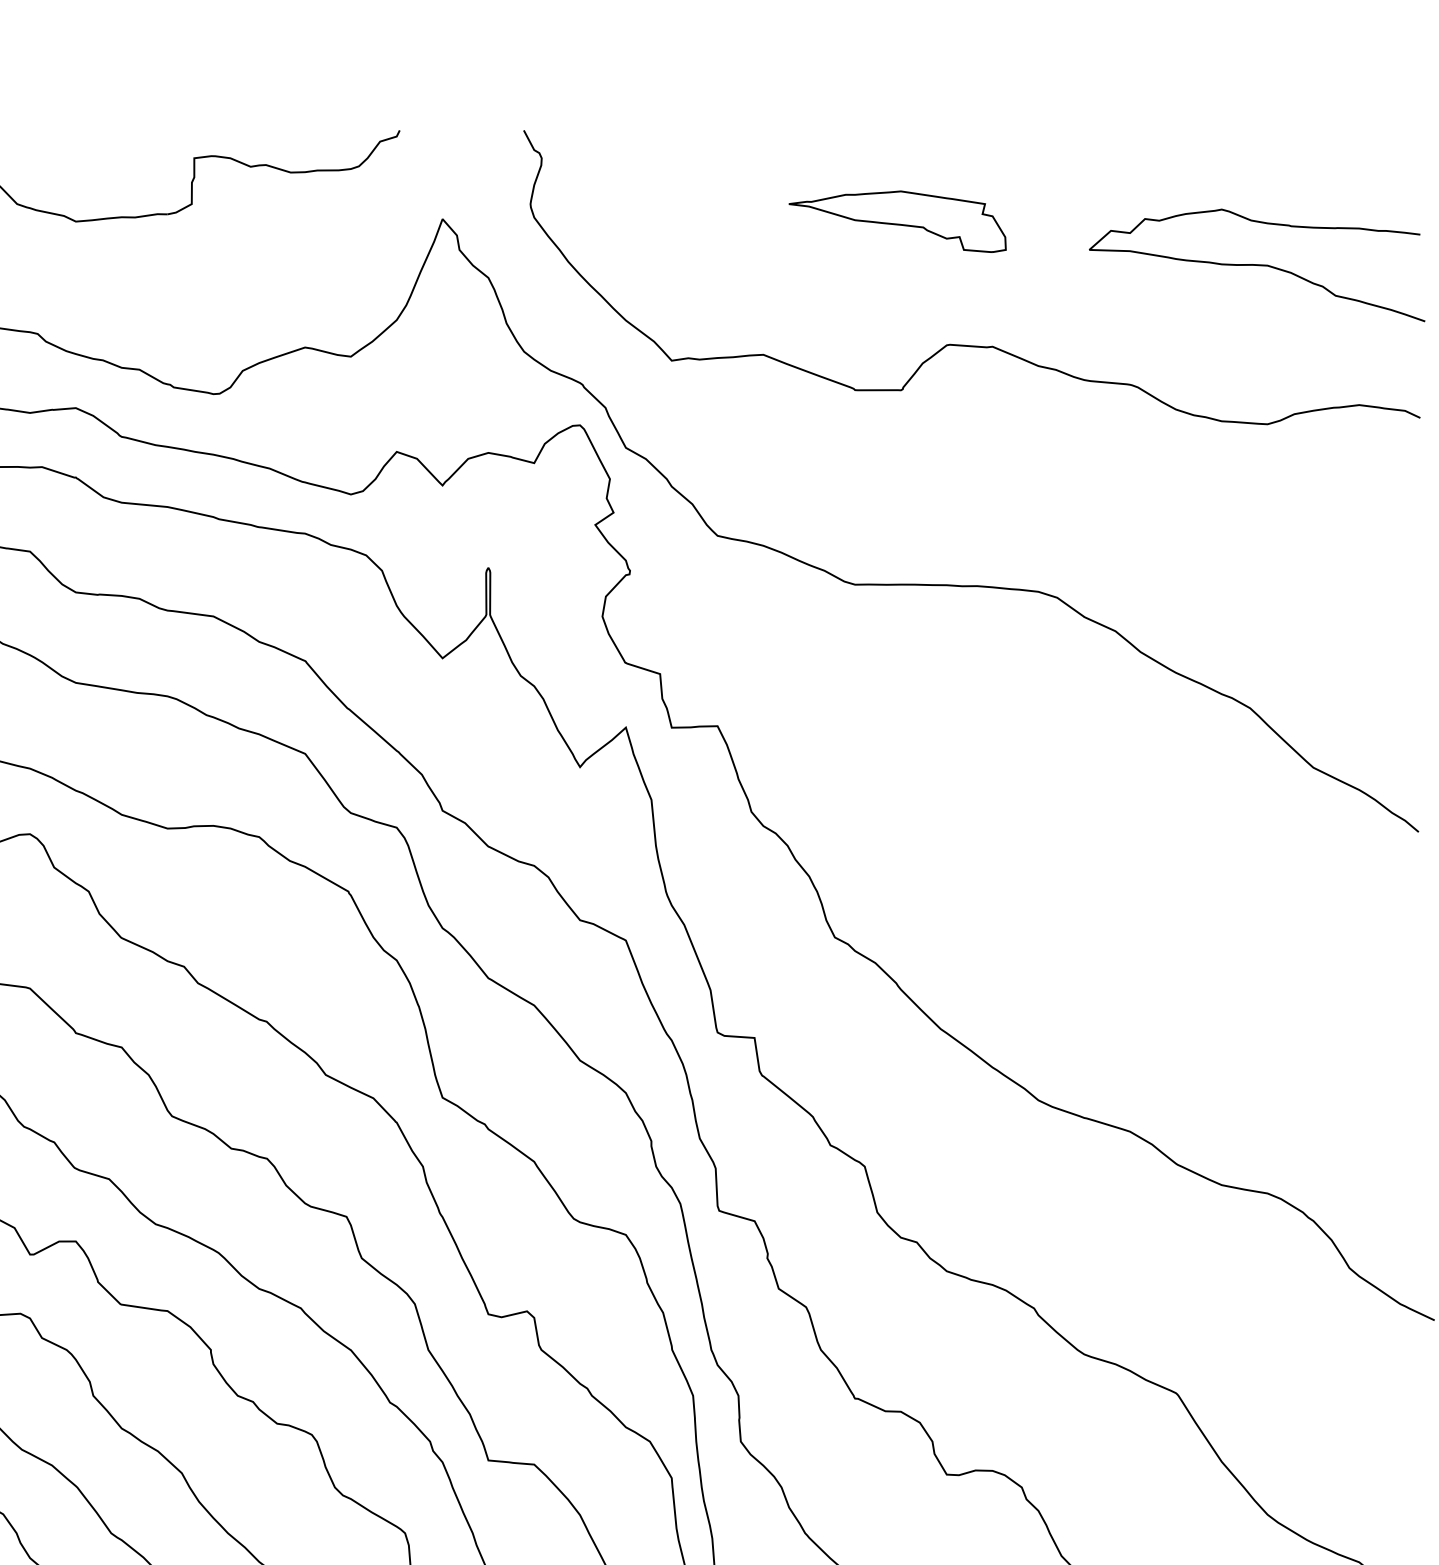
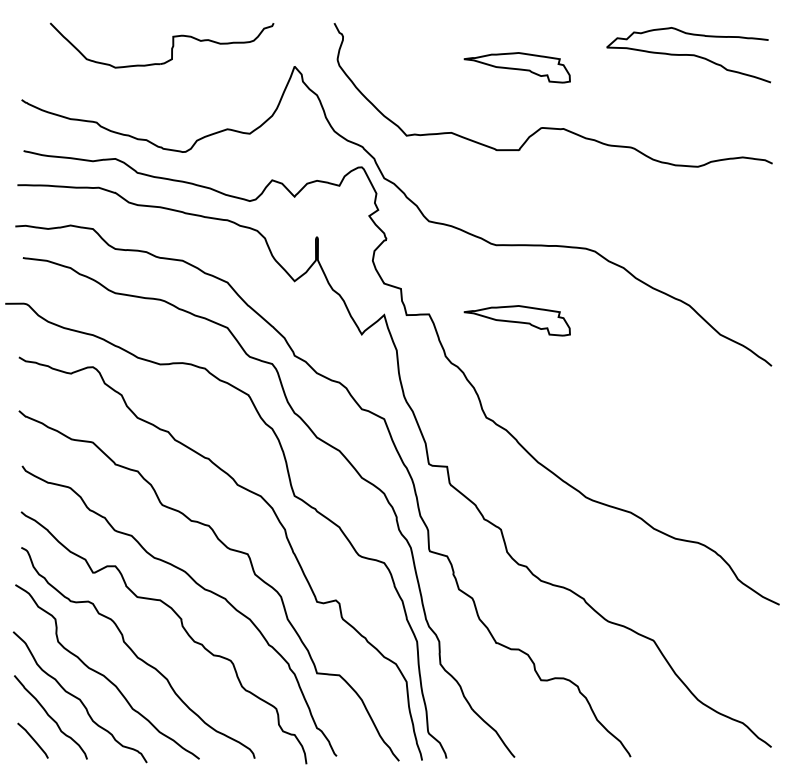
curve: (1256, 266) -> (688, 55), moved
part: (896, 738) -> (516, 320), added

